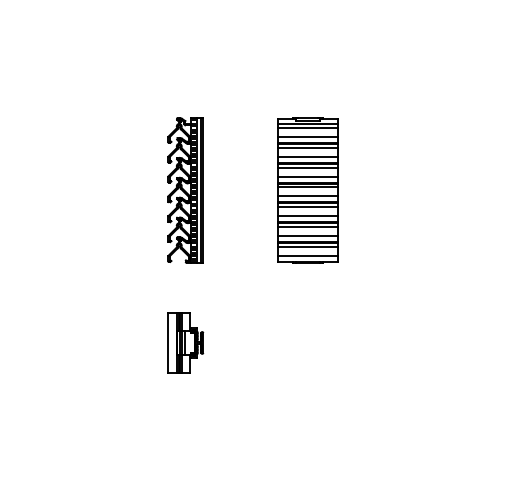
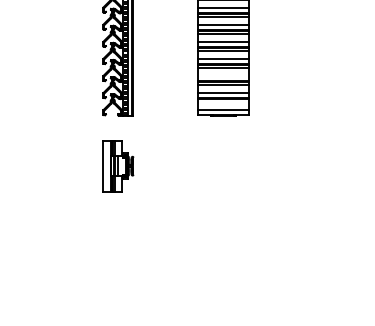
line: (307, 216) -> (223, 76), removed
line: (307, 247) -> (223, 102), removed
part: (185, 342) -> (118, 165), moved

